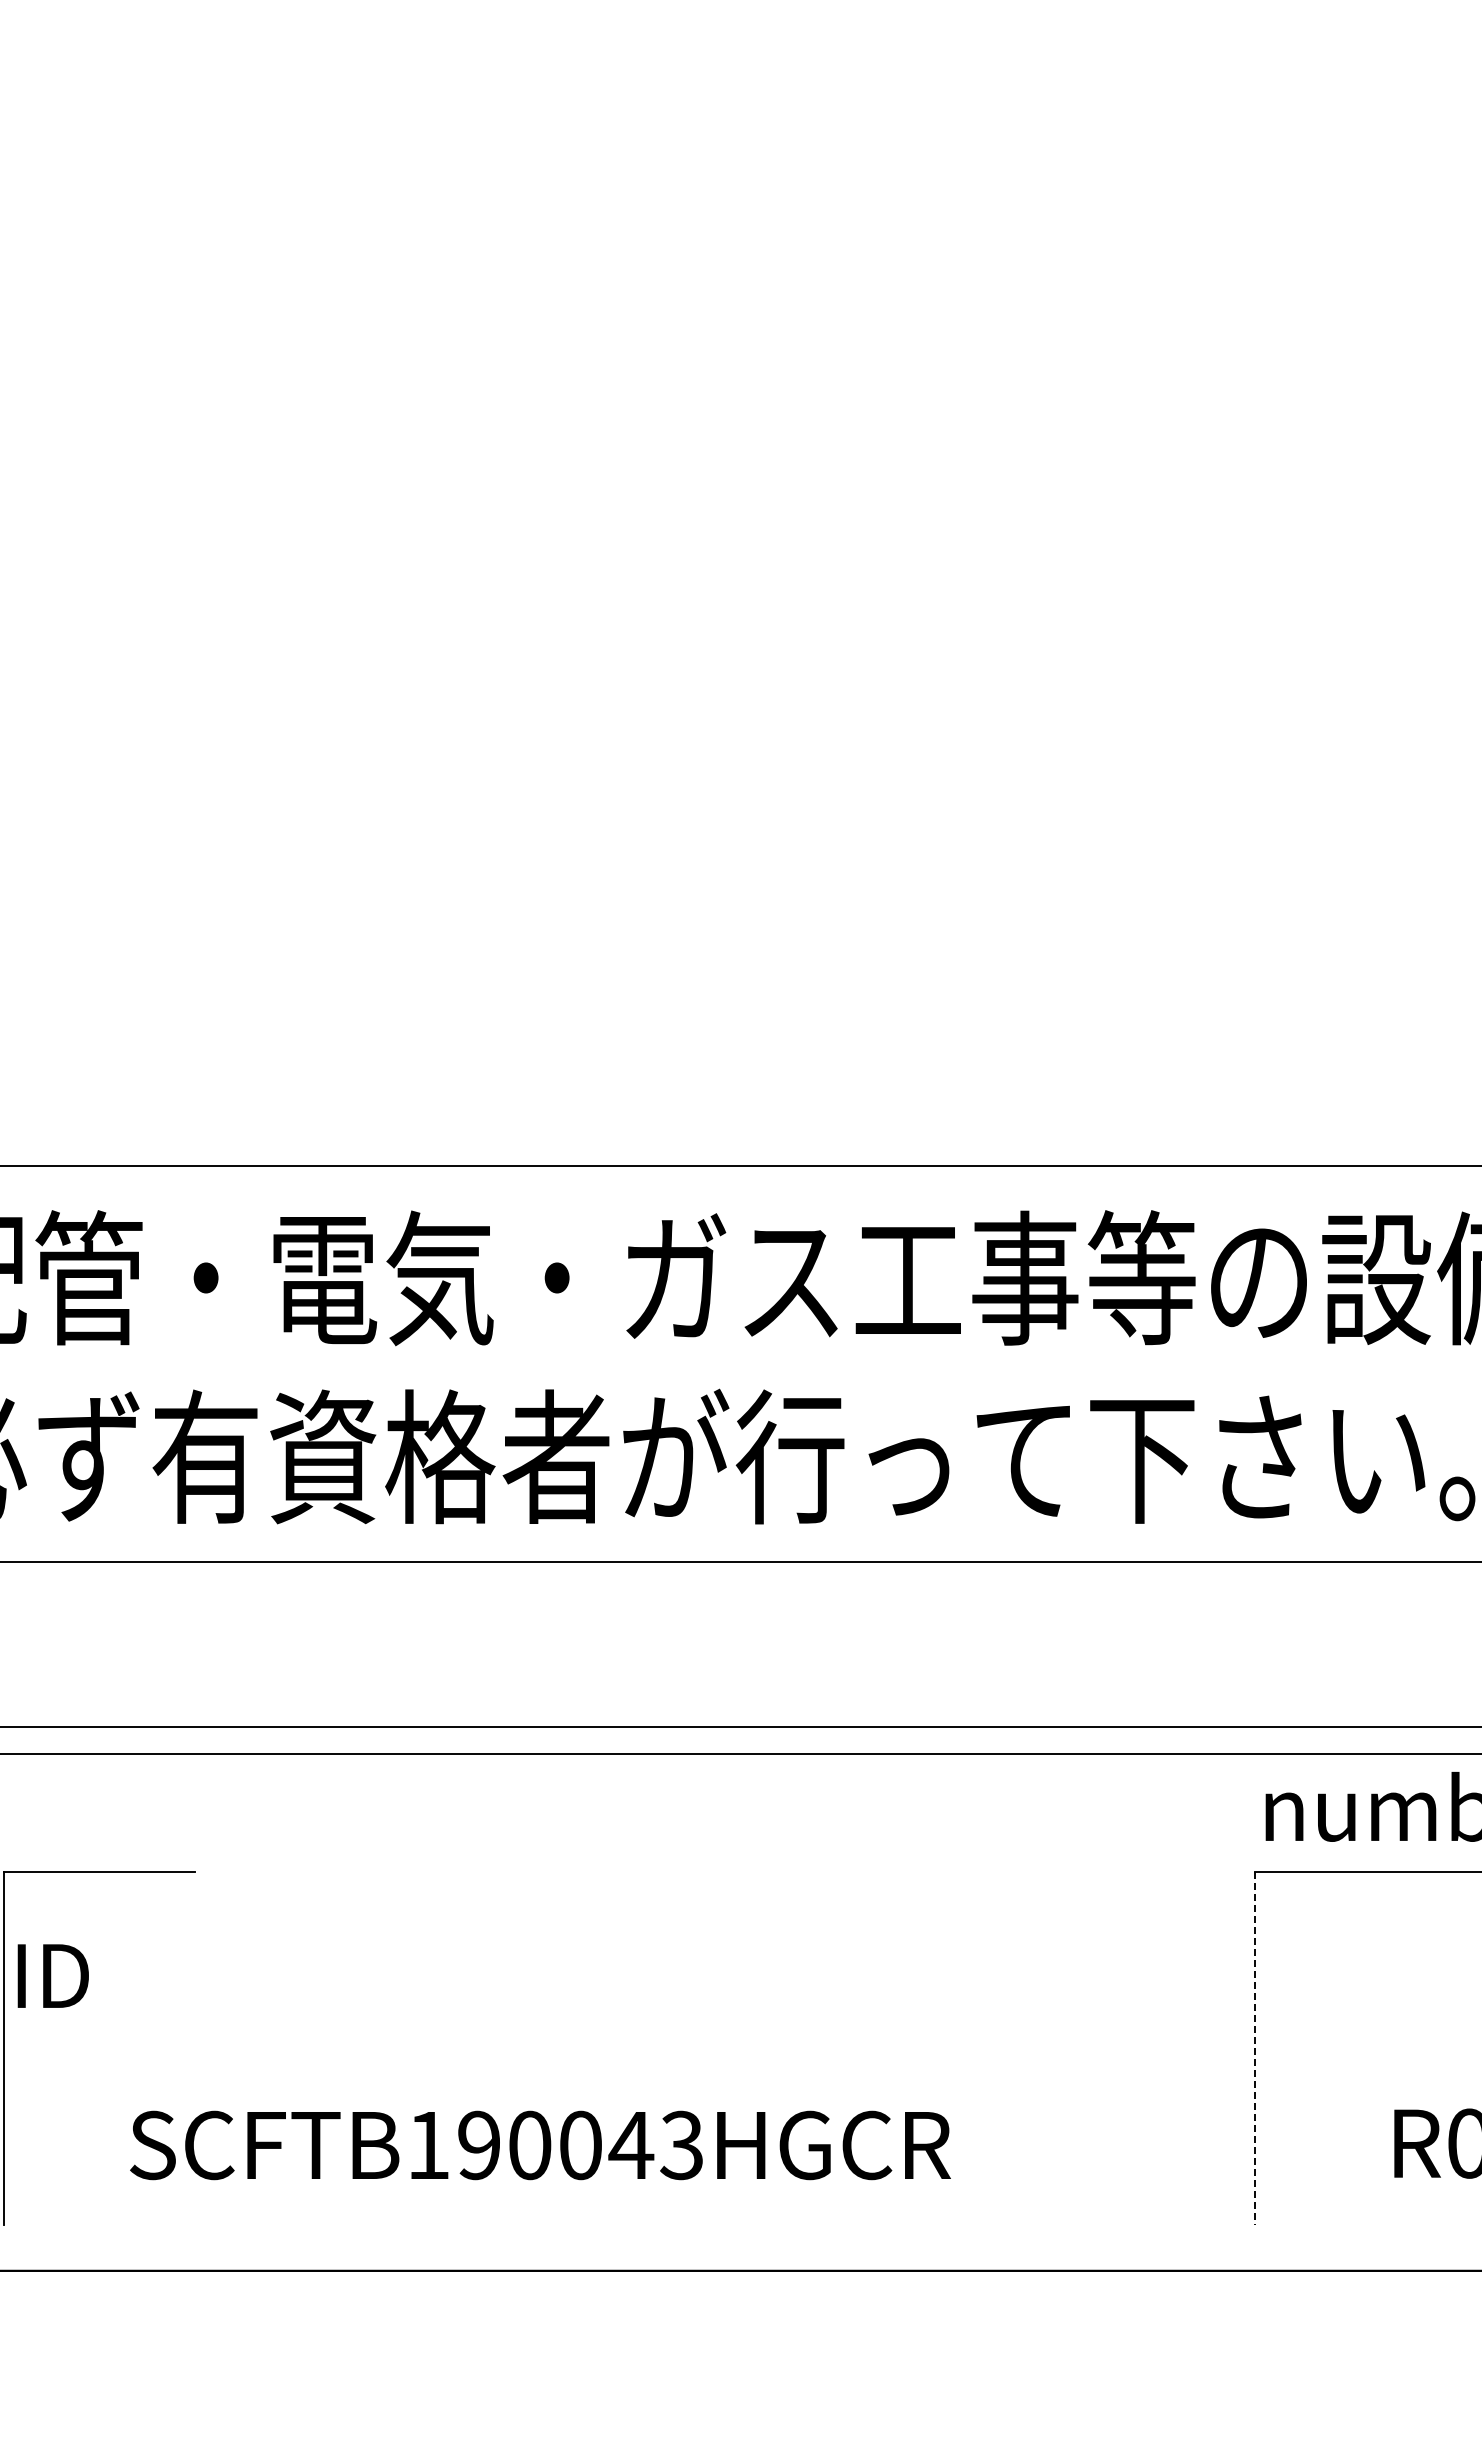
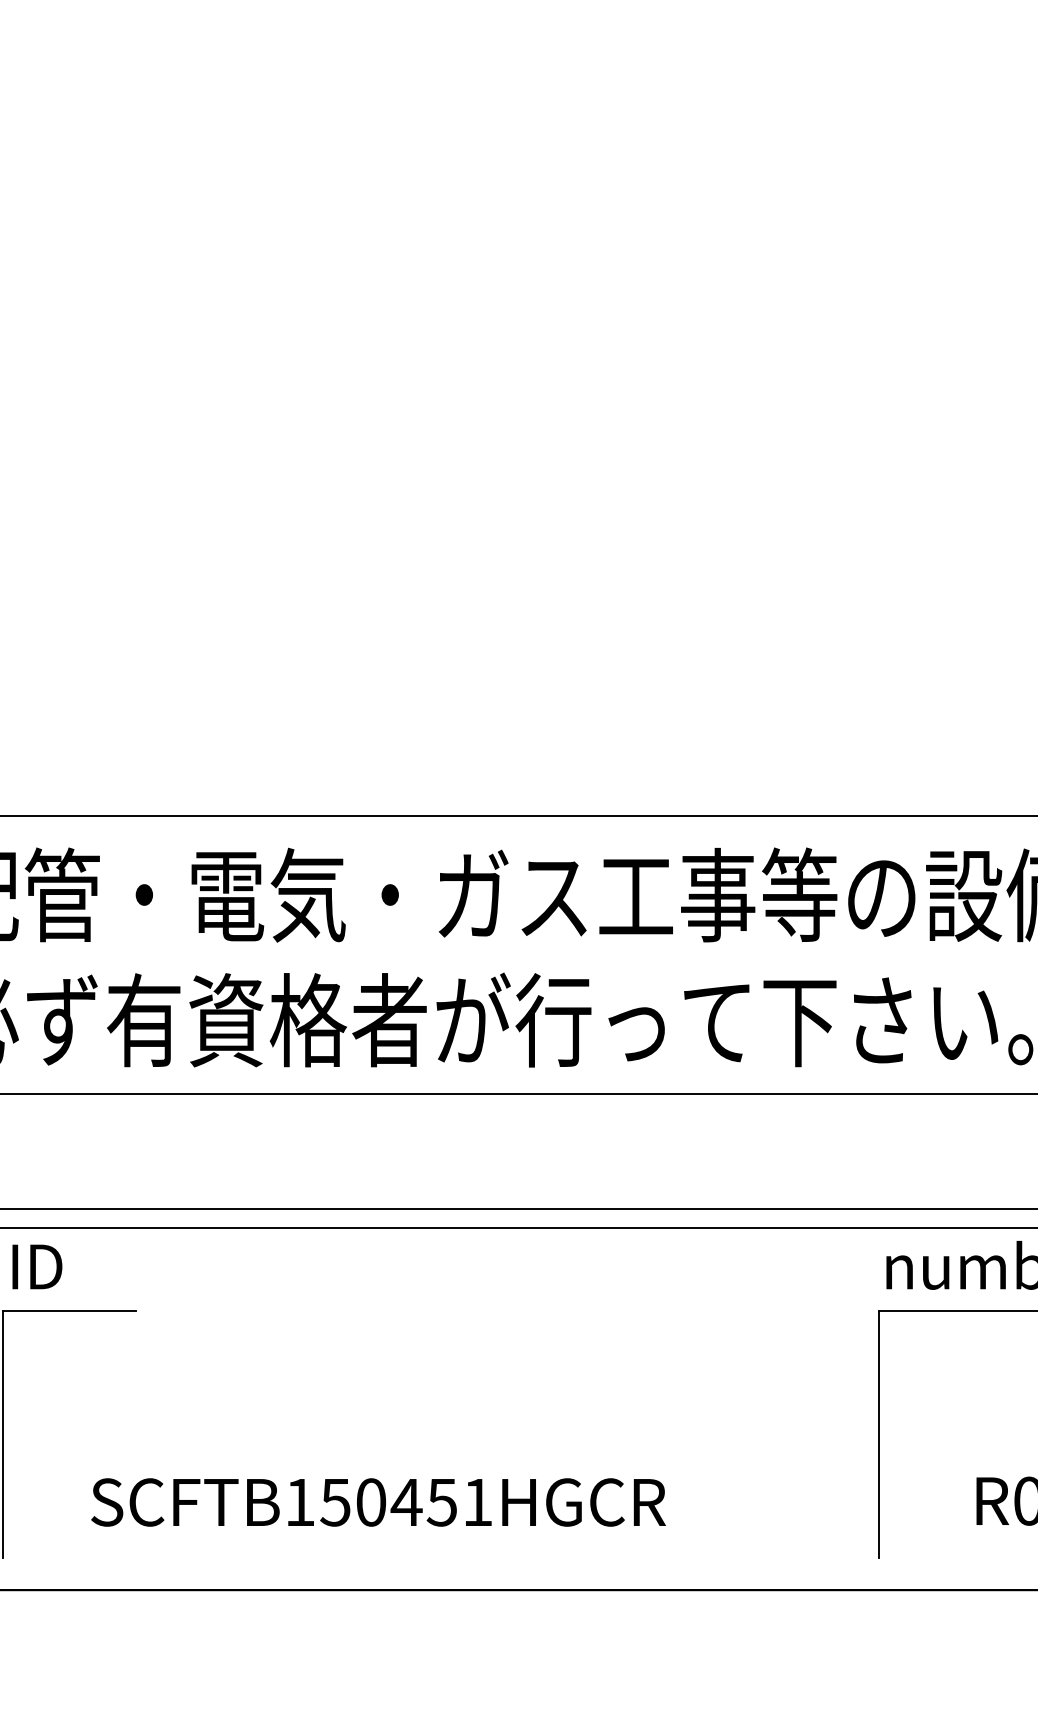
text: (52, 1975) -> (36, 1266), moved
line: (1254, 2048) -> (878, 1434), dashed -> solid
text: (579, 2145) -> (405, 1502), SCFTB190043HGCR -> SCFTB150451HGCR

